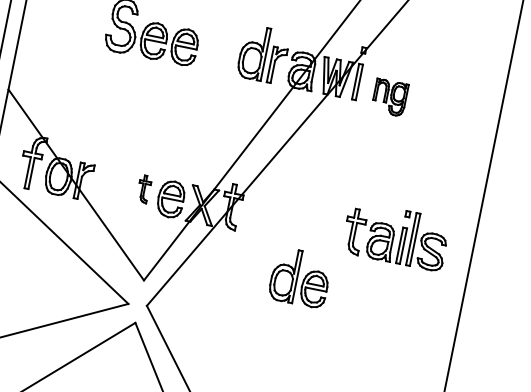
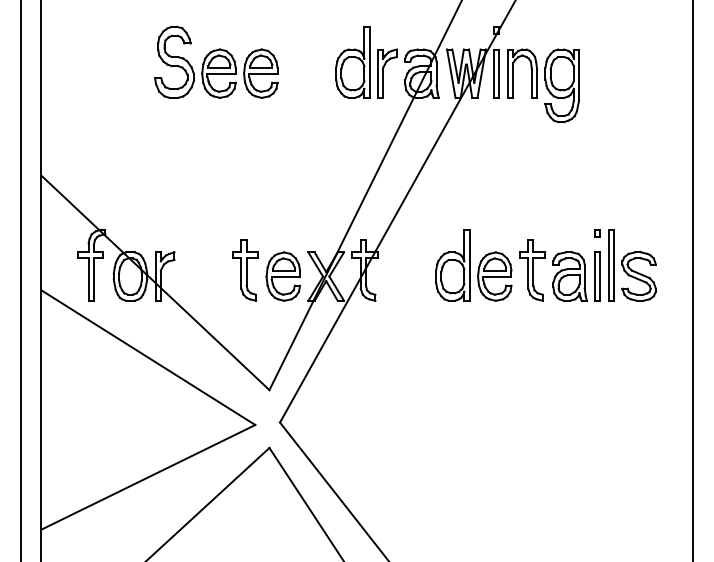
part: (389, 97) -> (543, 85), size x1.67
part: (144, 189) -> (245, 270), size x1.67
part: (300, 277) -> (473, 265), moved

